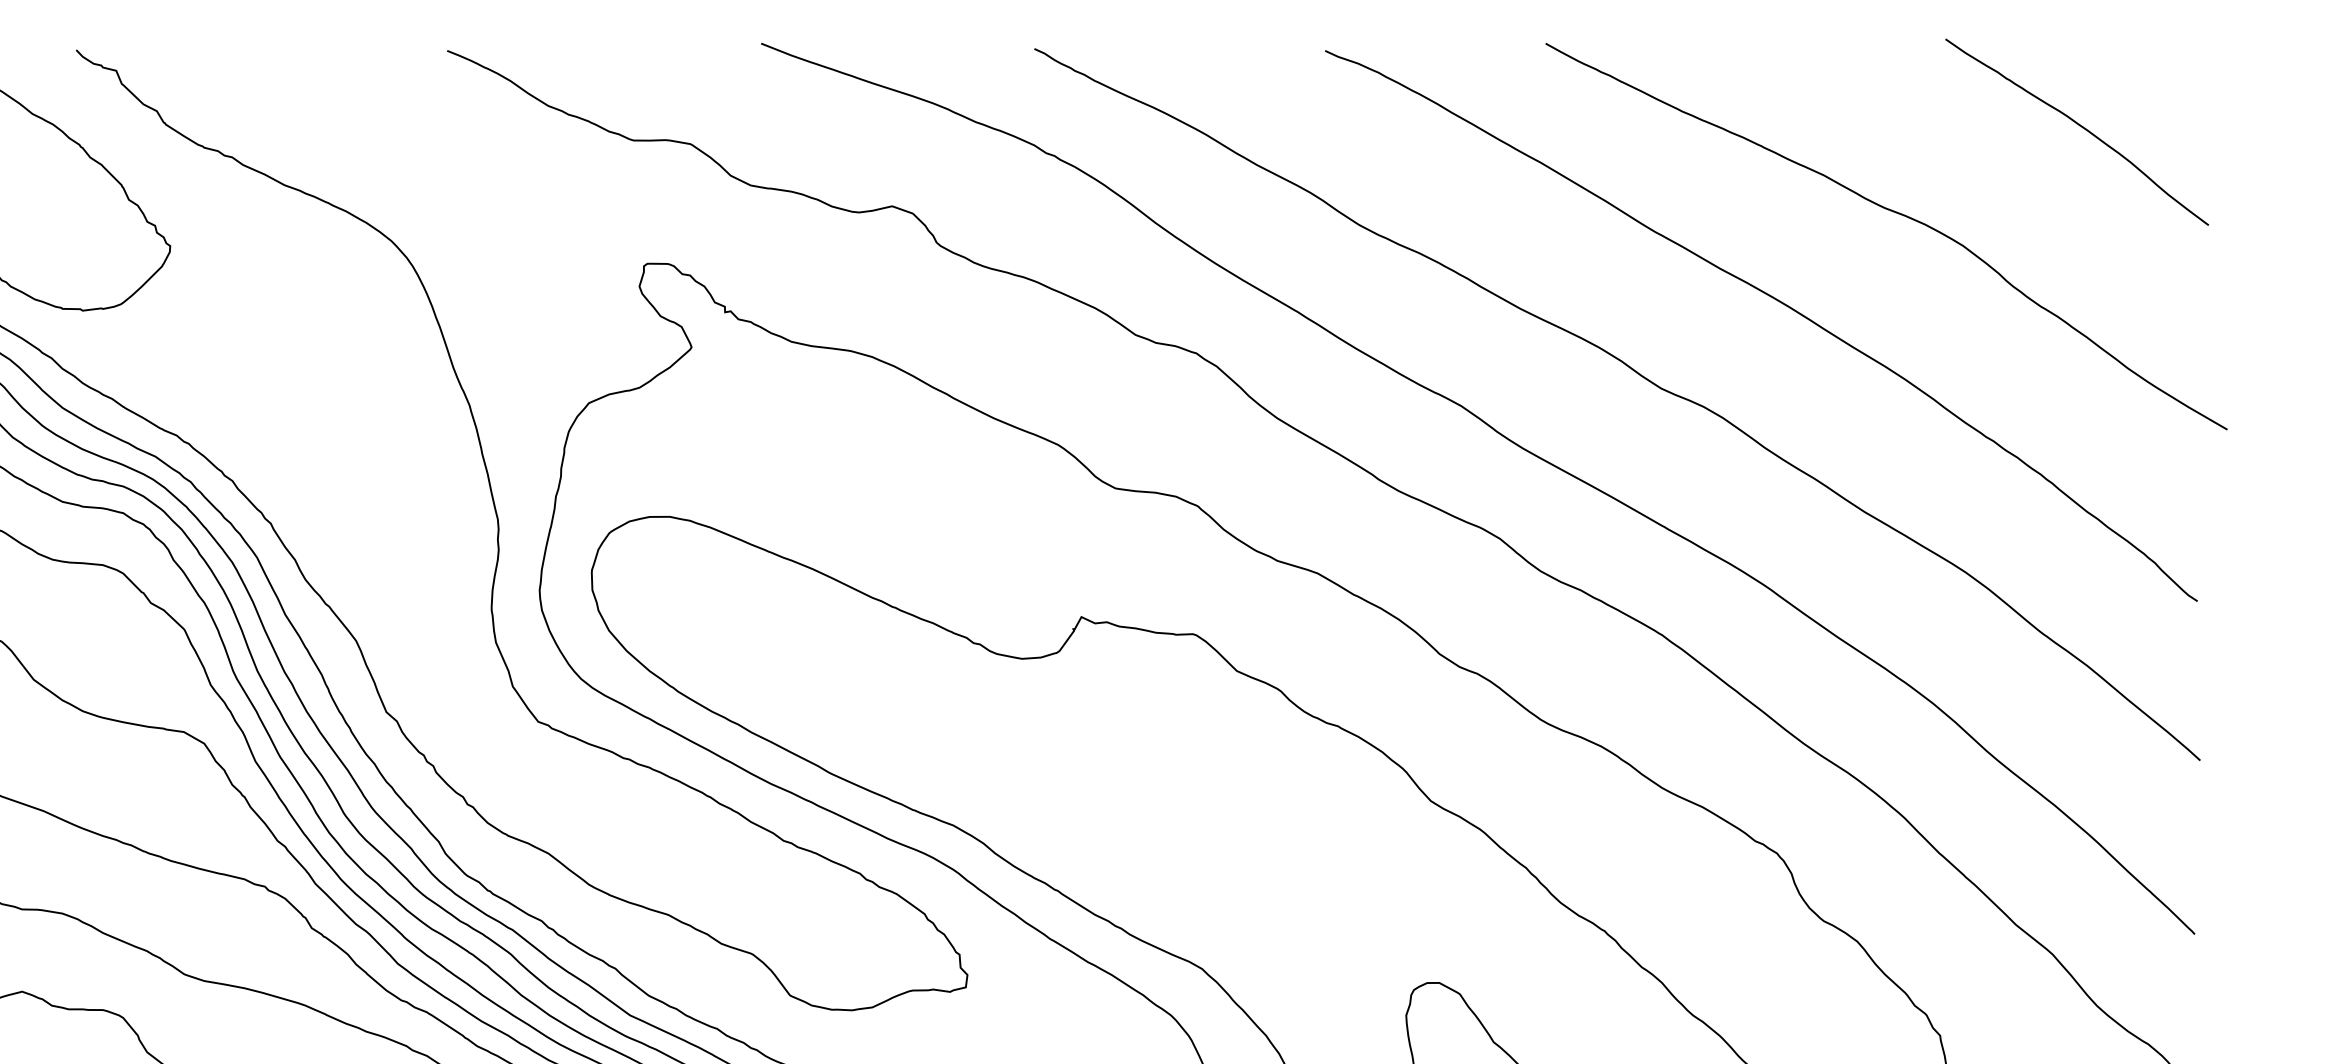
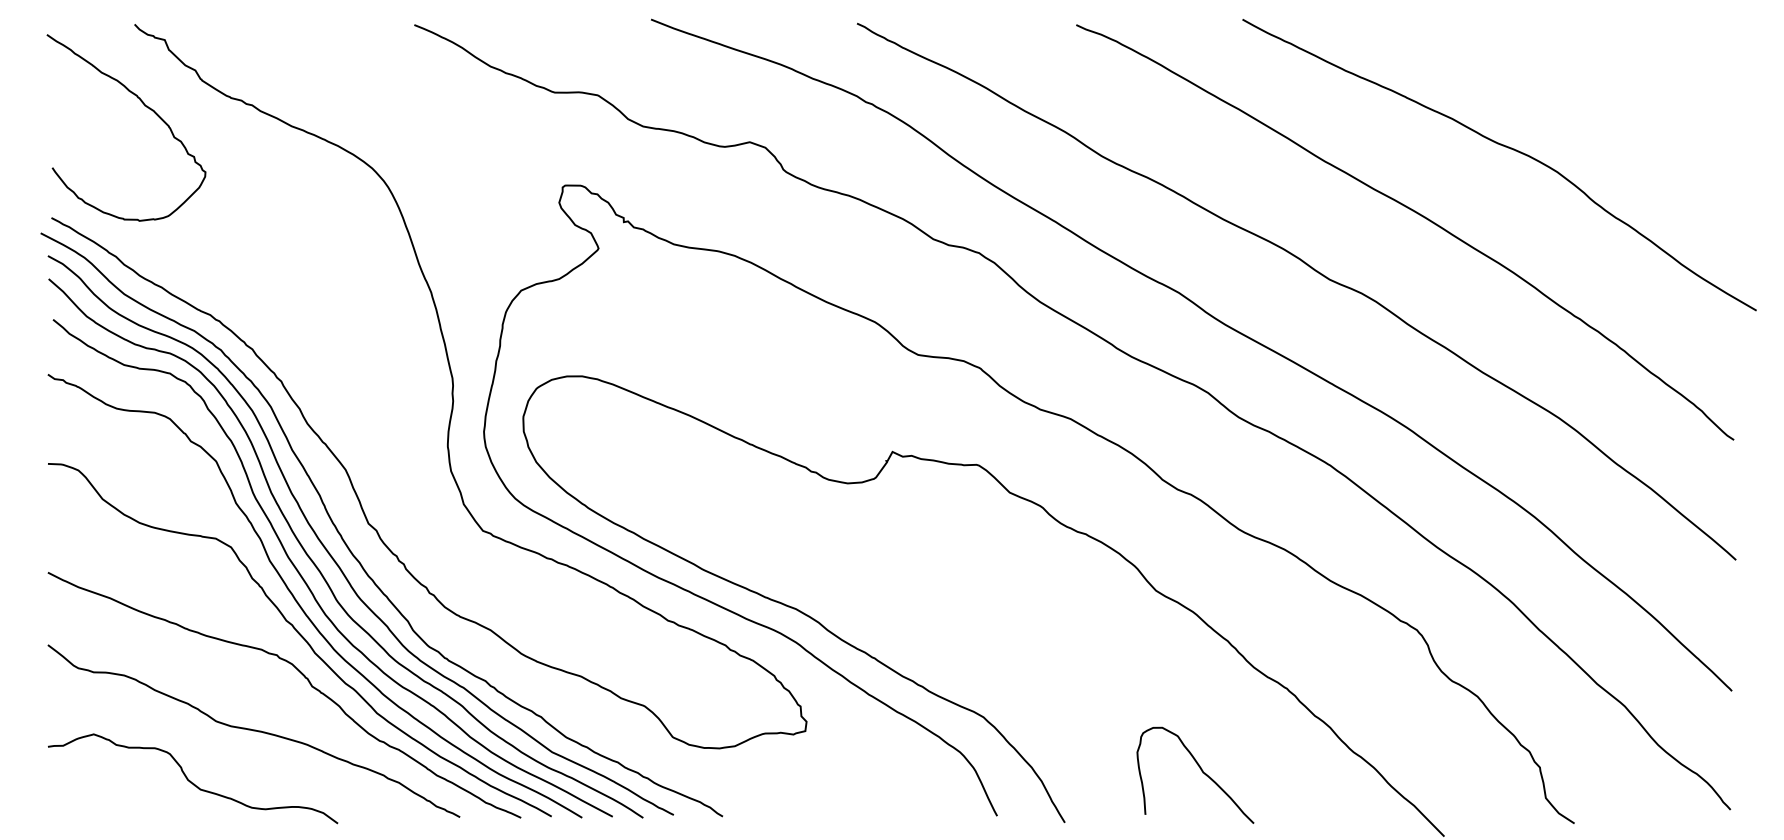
curve: (2080, 127) -> (1645, 82), removed

